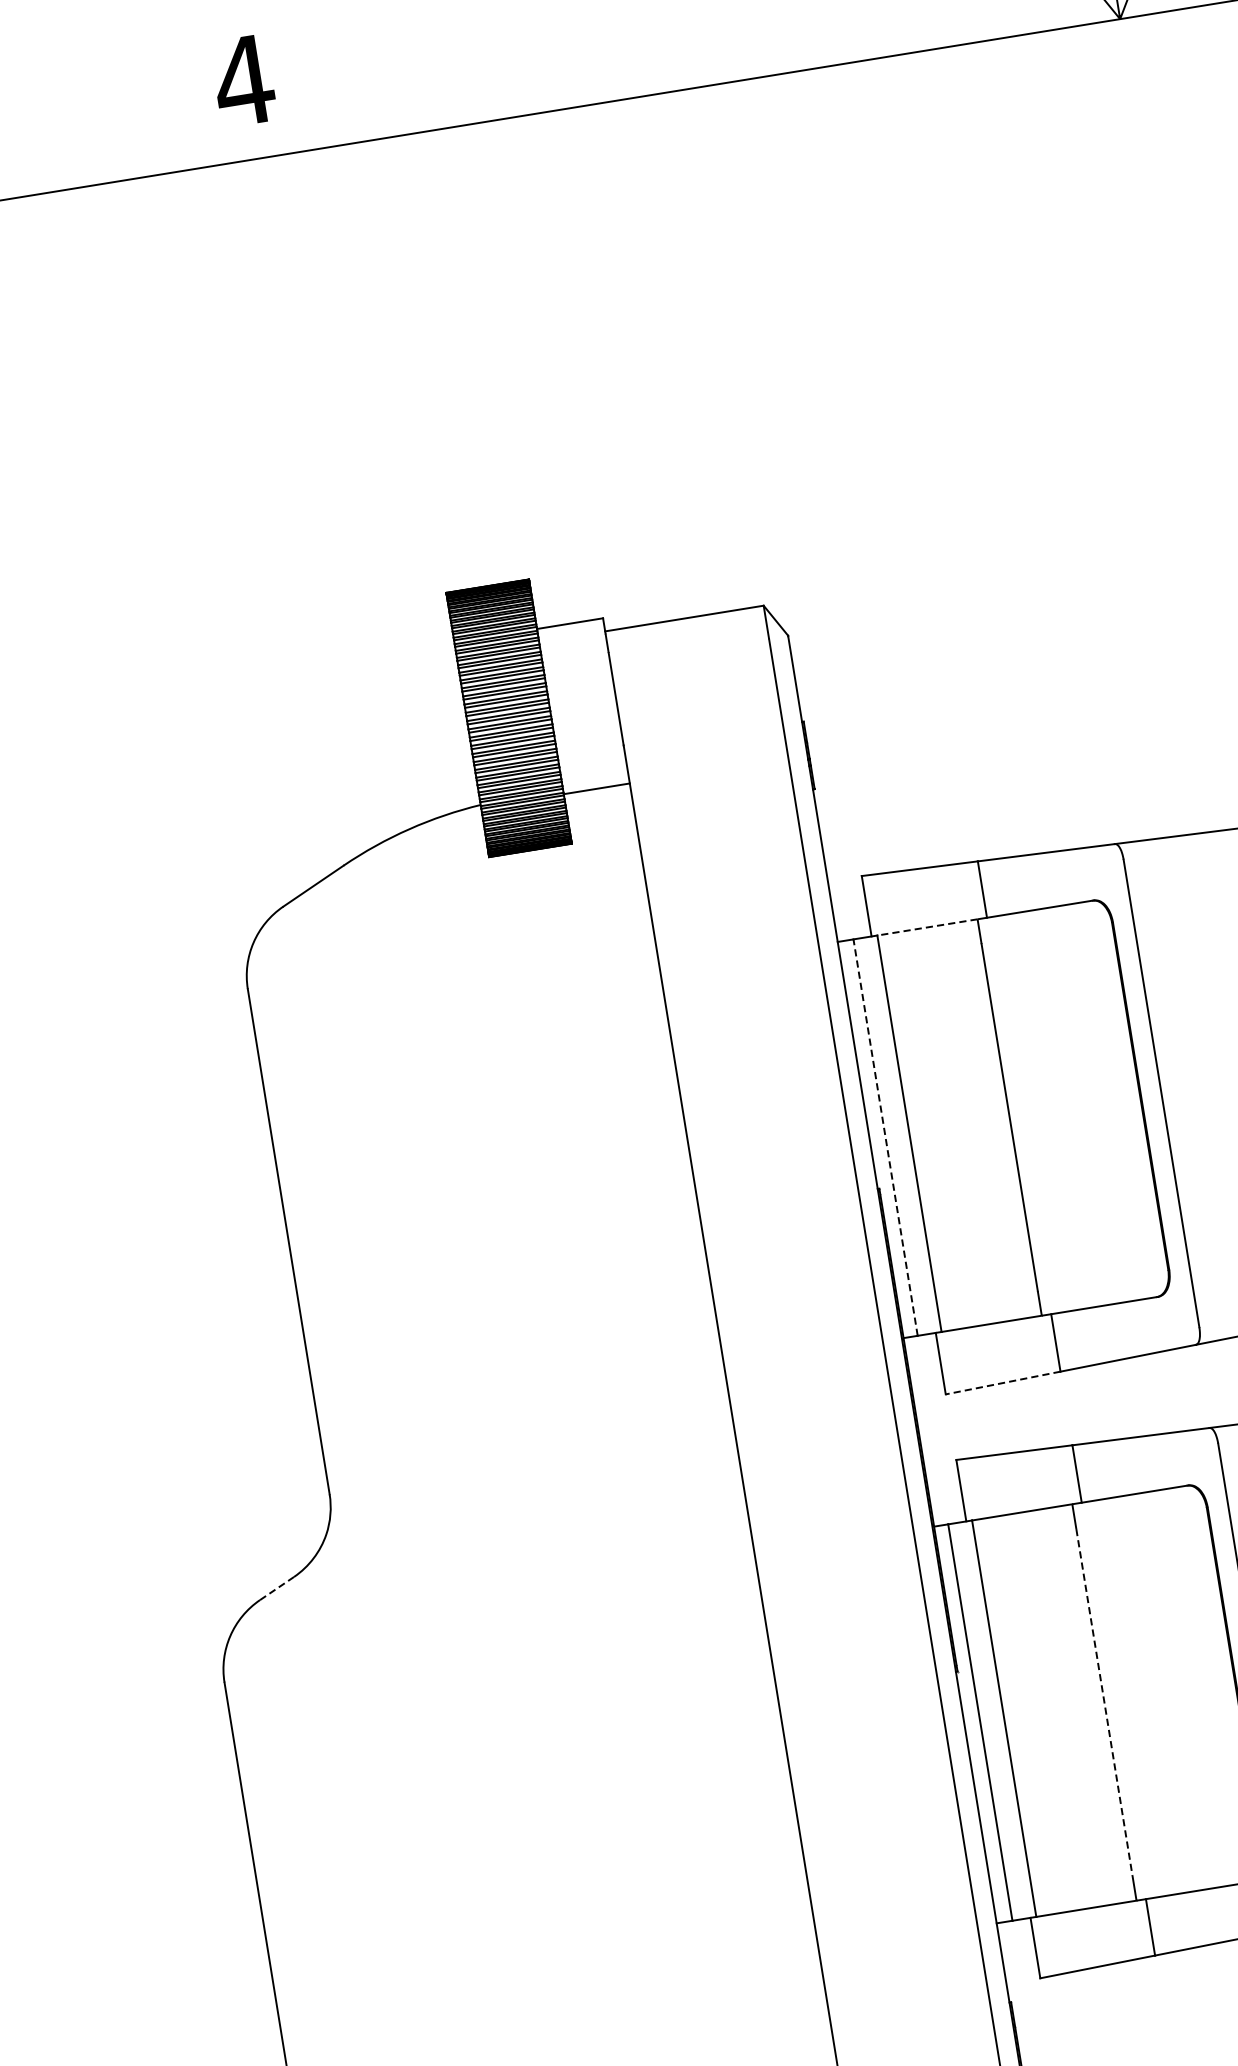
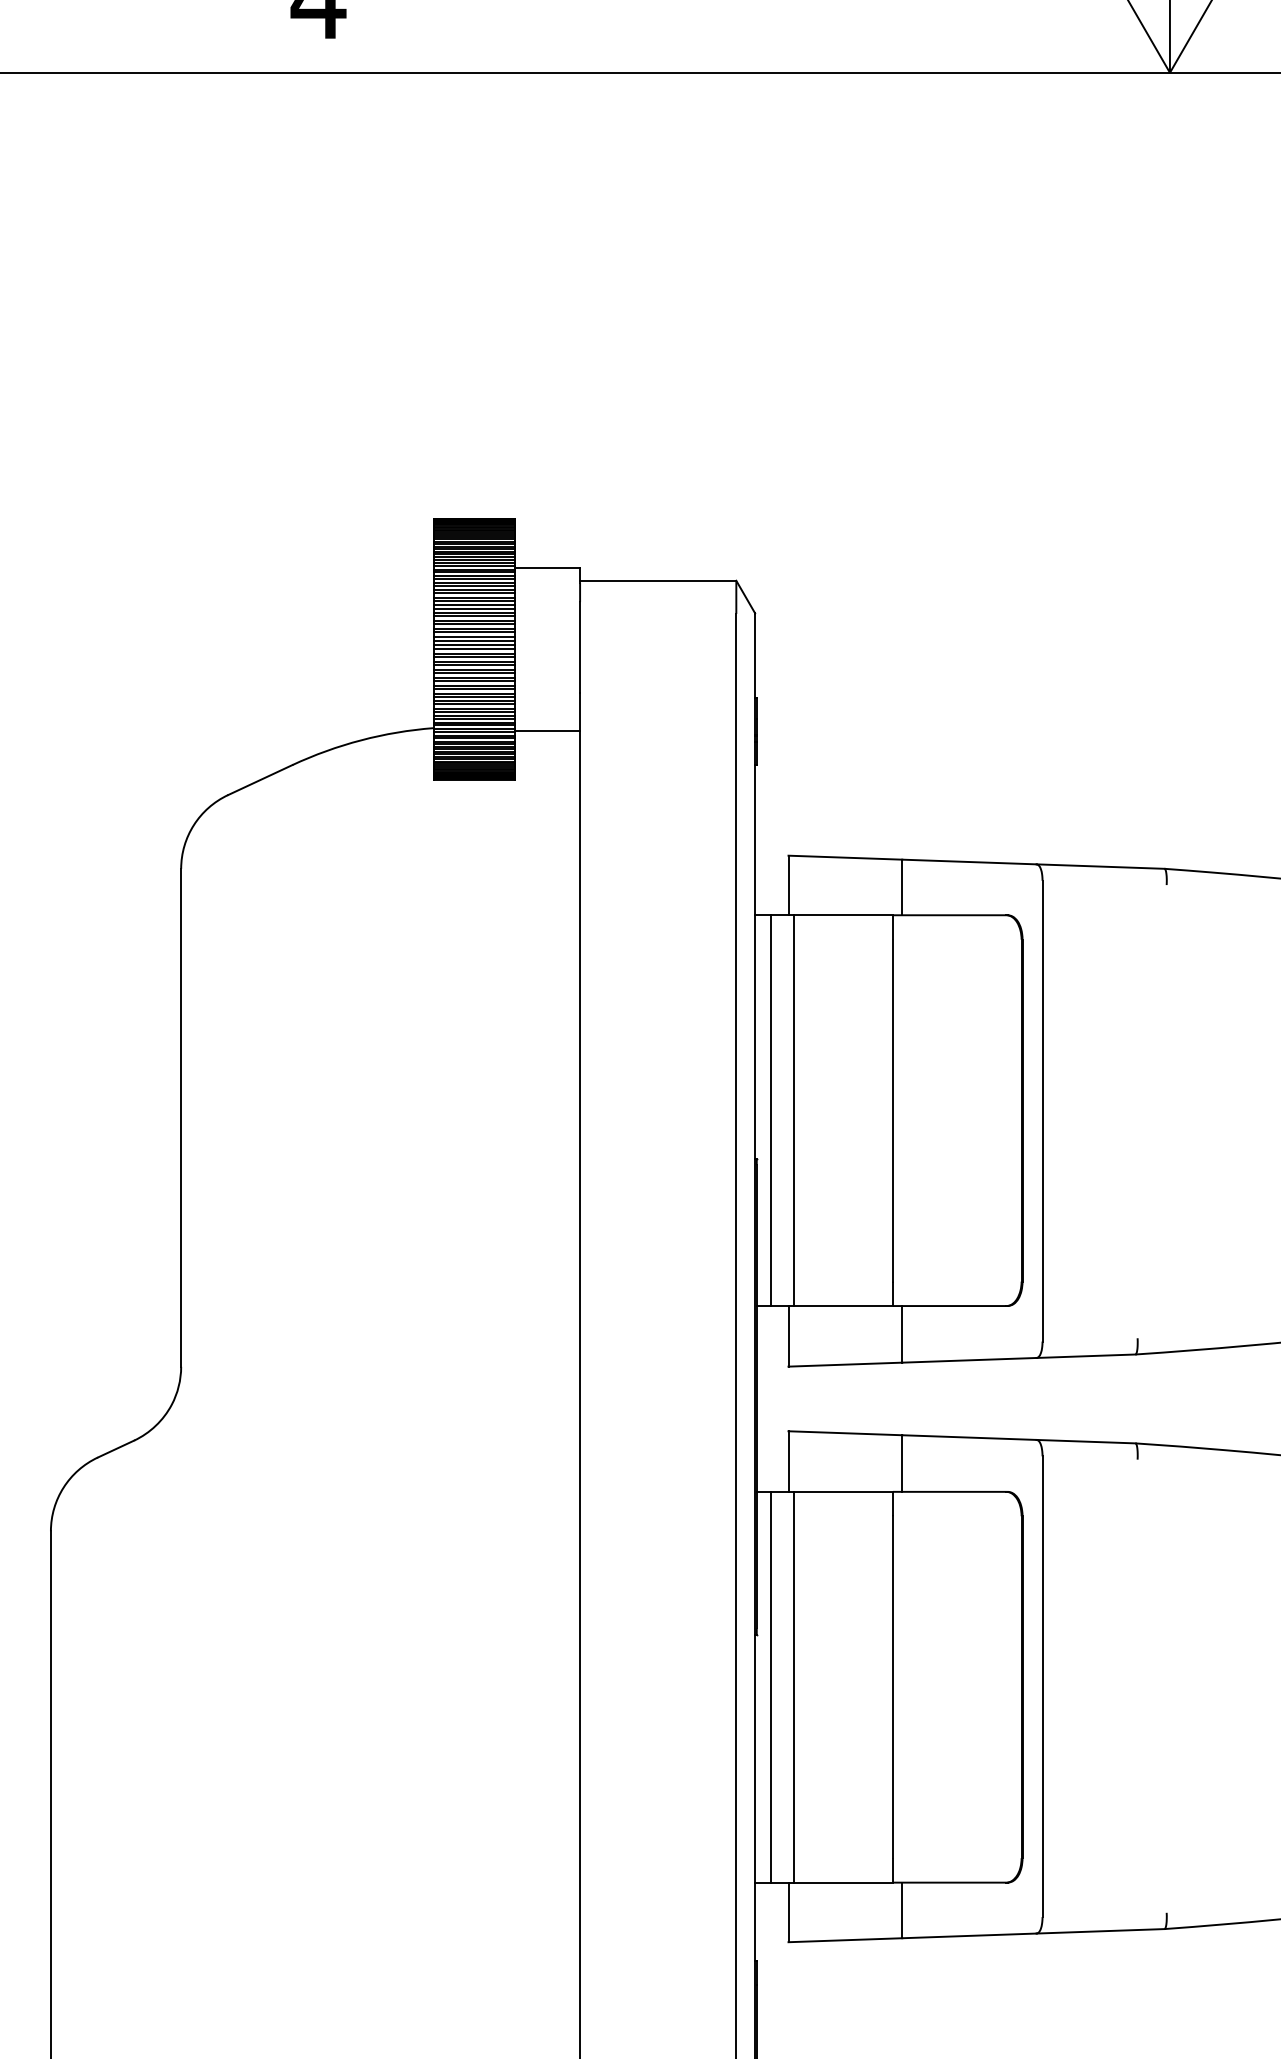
line: (927, 927) -> (843, 915), dashed -> solid
line: (885, 1137) -> (770, 1110), dashed -> solid
line: (1003, 1382) -> (845, 1364), dashed -> solid
line: (277, 1588) -> (116, 1449), dashed -> solid
line: (1103, 1702) -> (892, 1687), dashed -> solid

